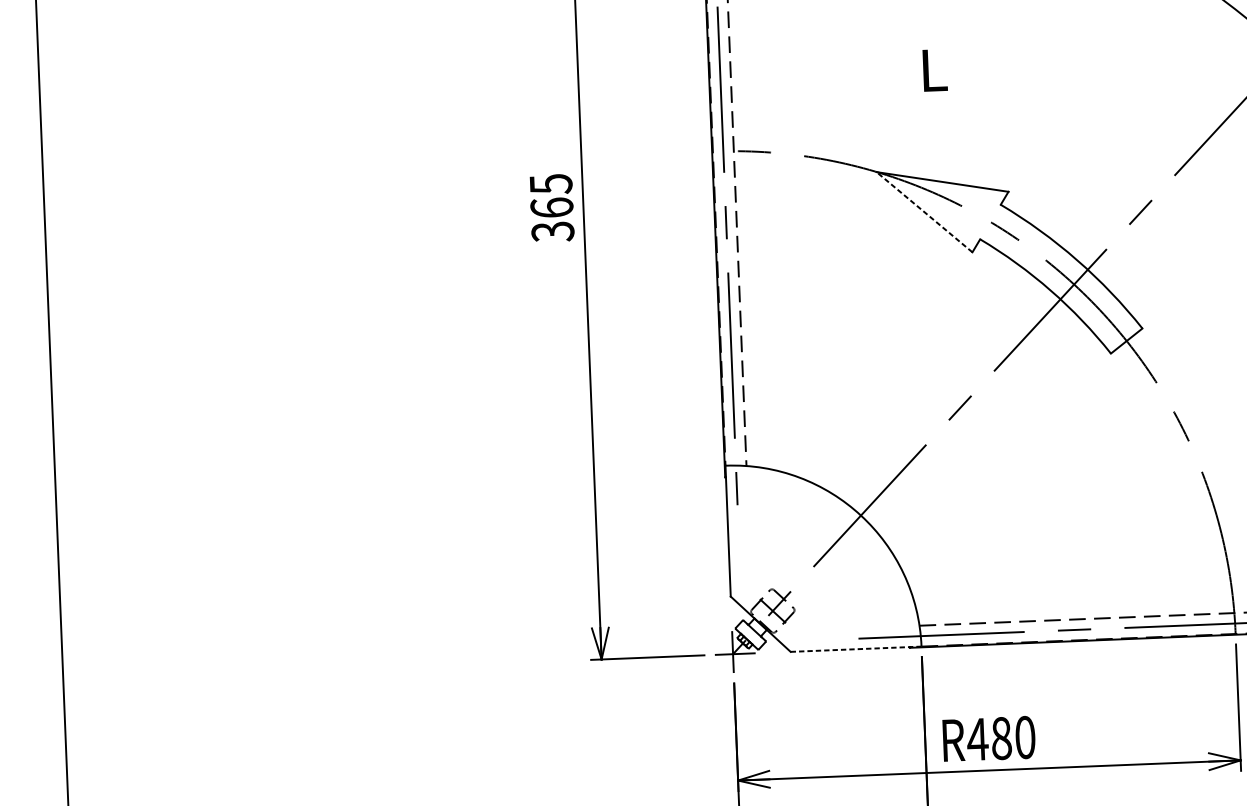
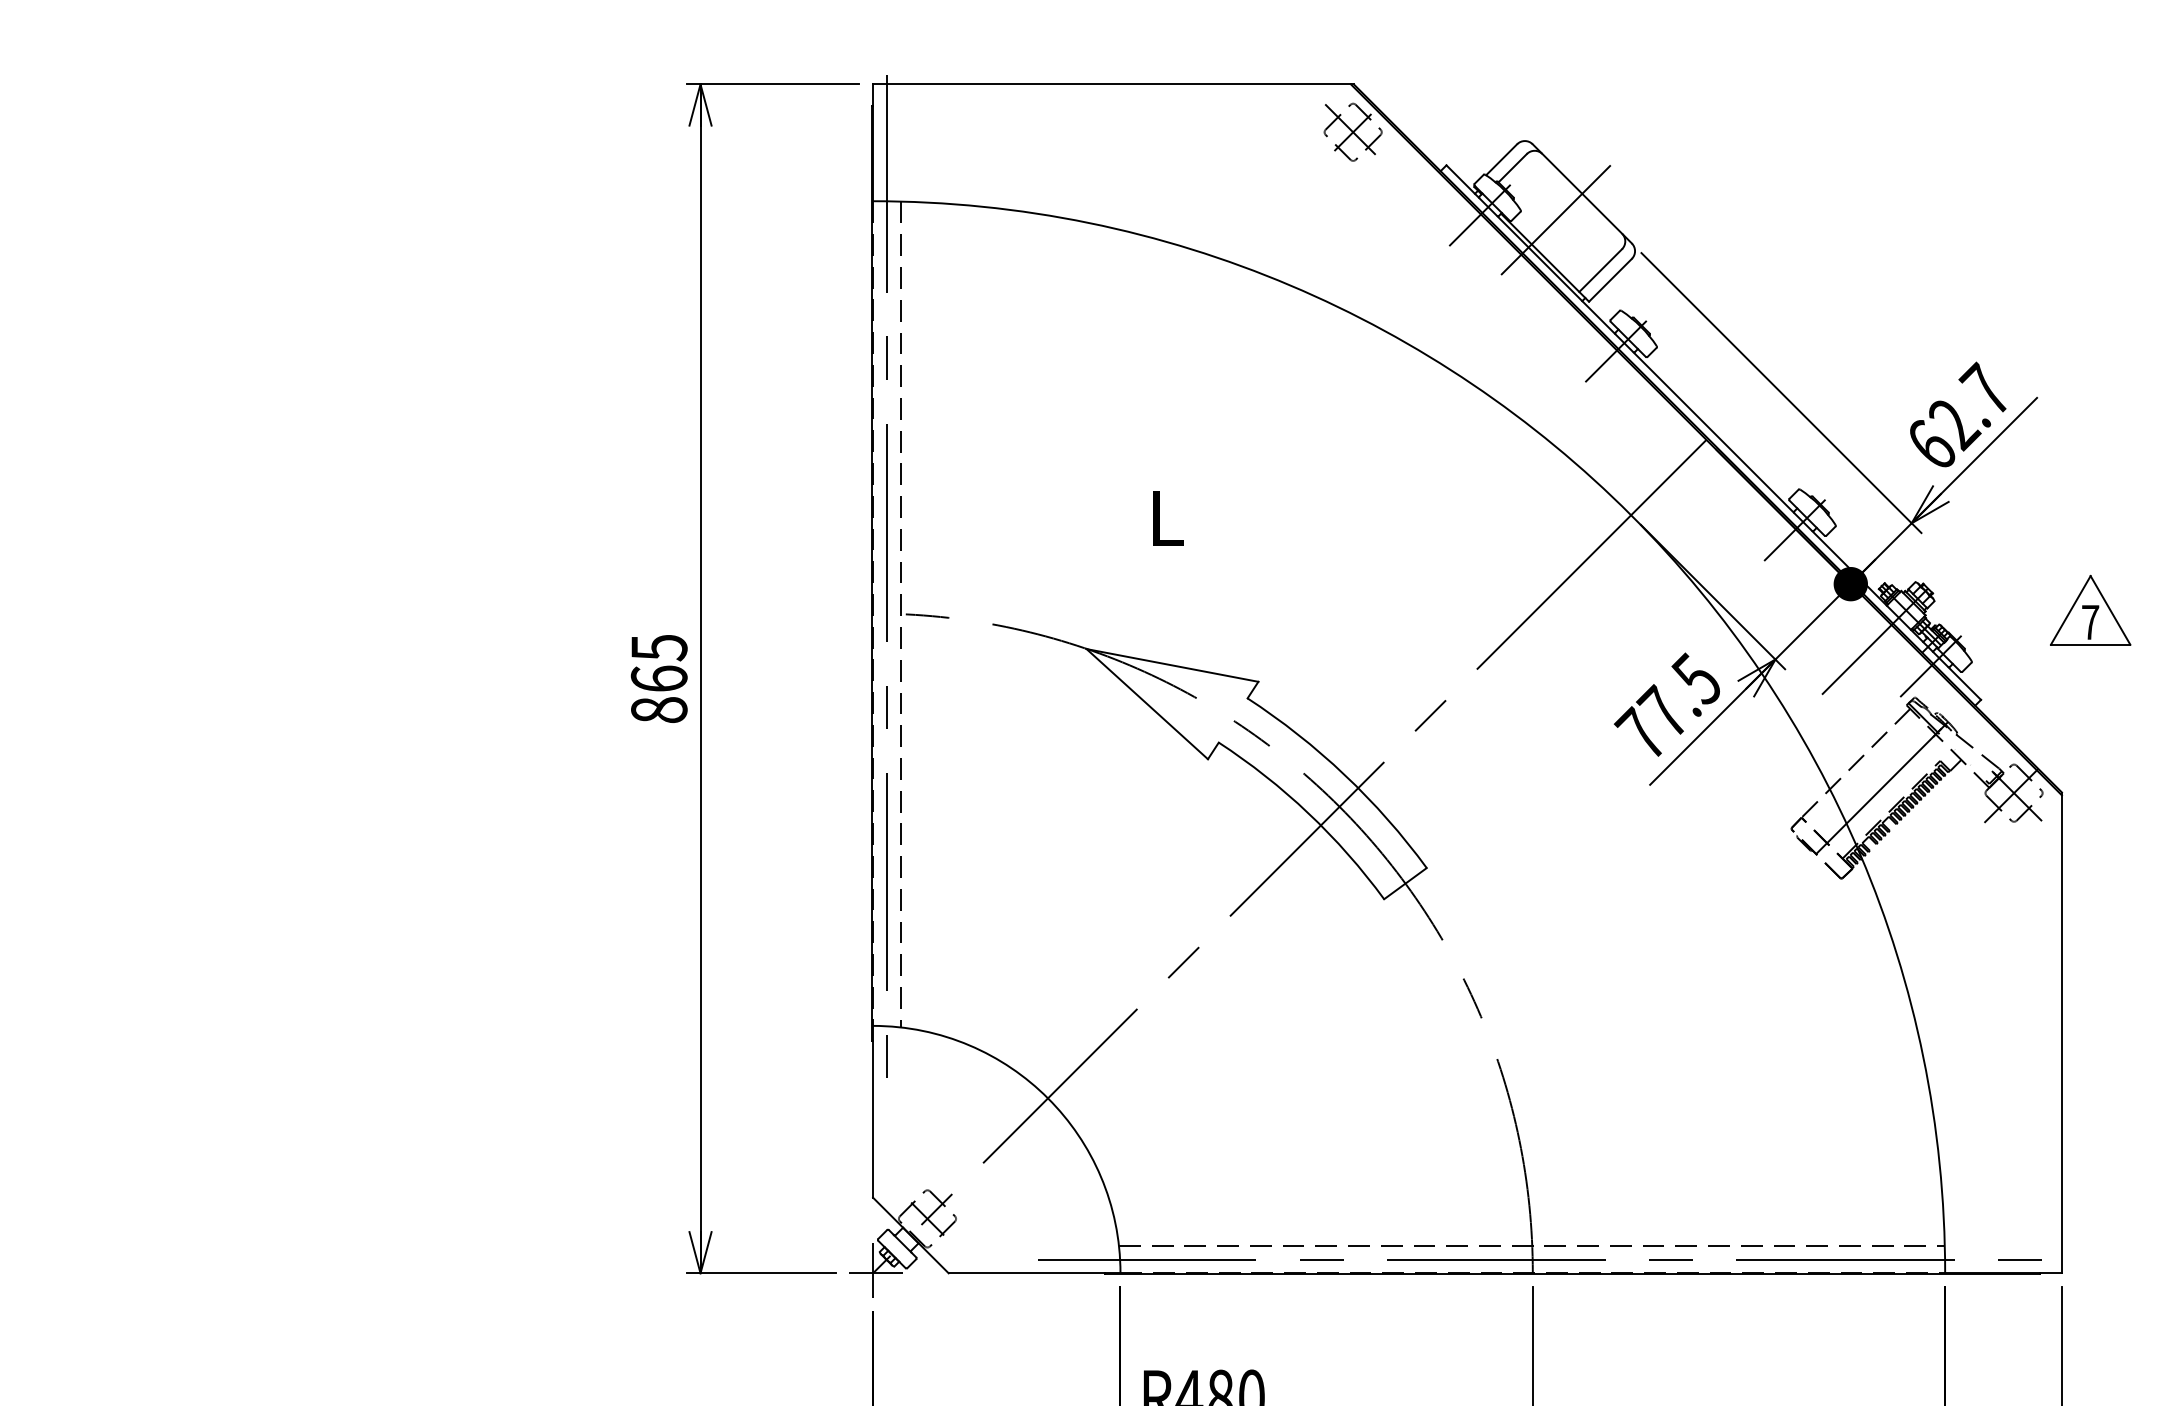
line: (924, 212) -> (1147, 704), dashed -> solid
text: (552, 232) -> (658, 710), 365 -> 865
line: (856, 649) -> (1034, 1273), dashed -> solid

